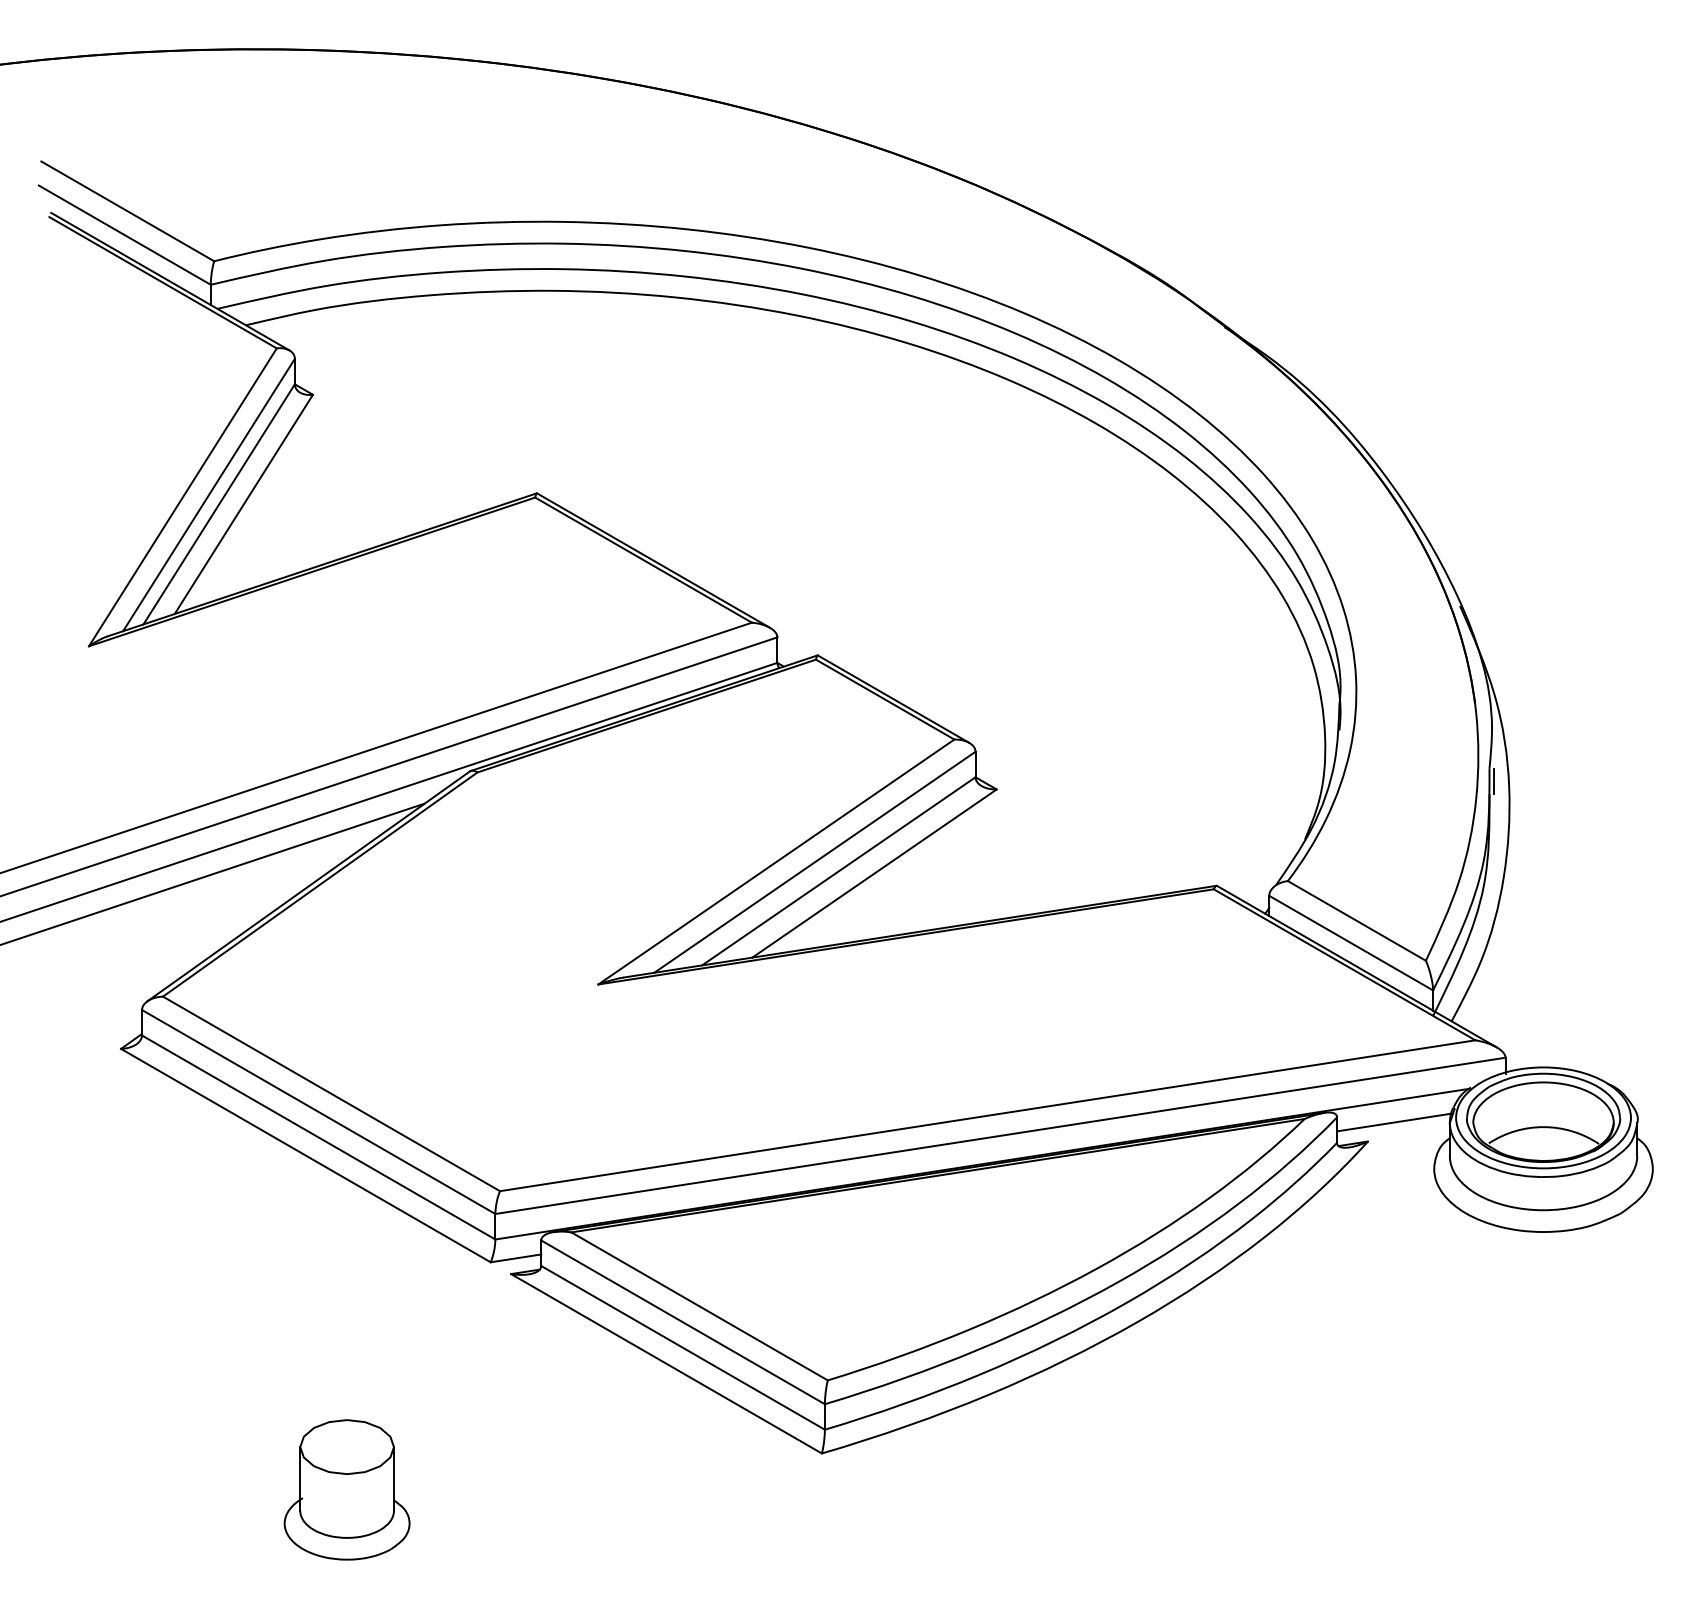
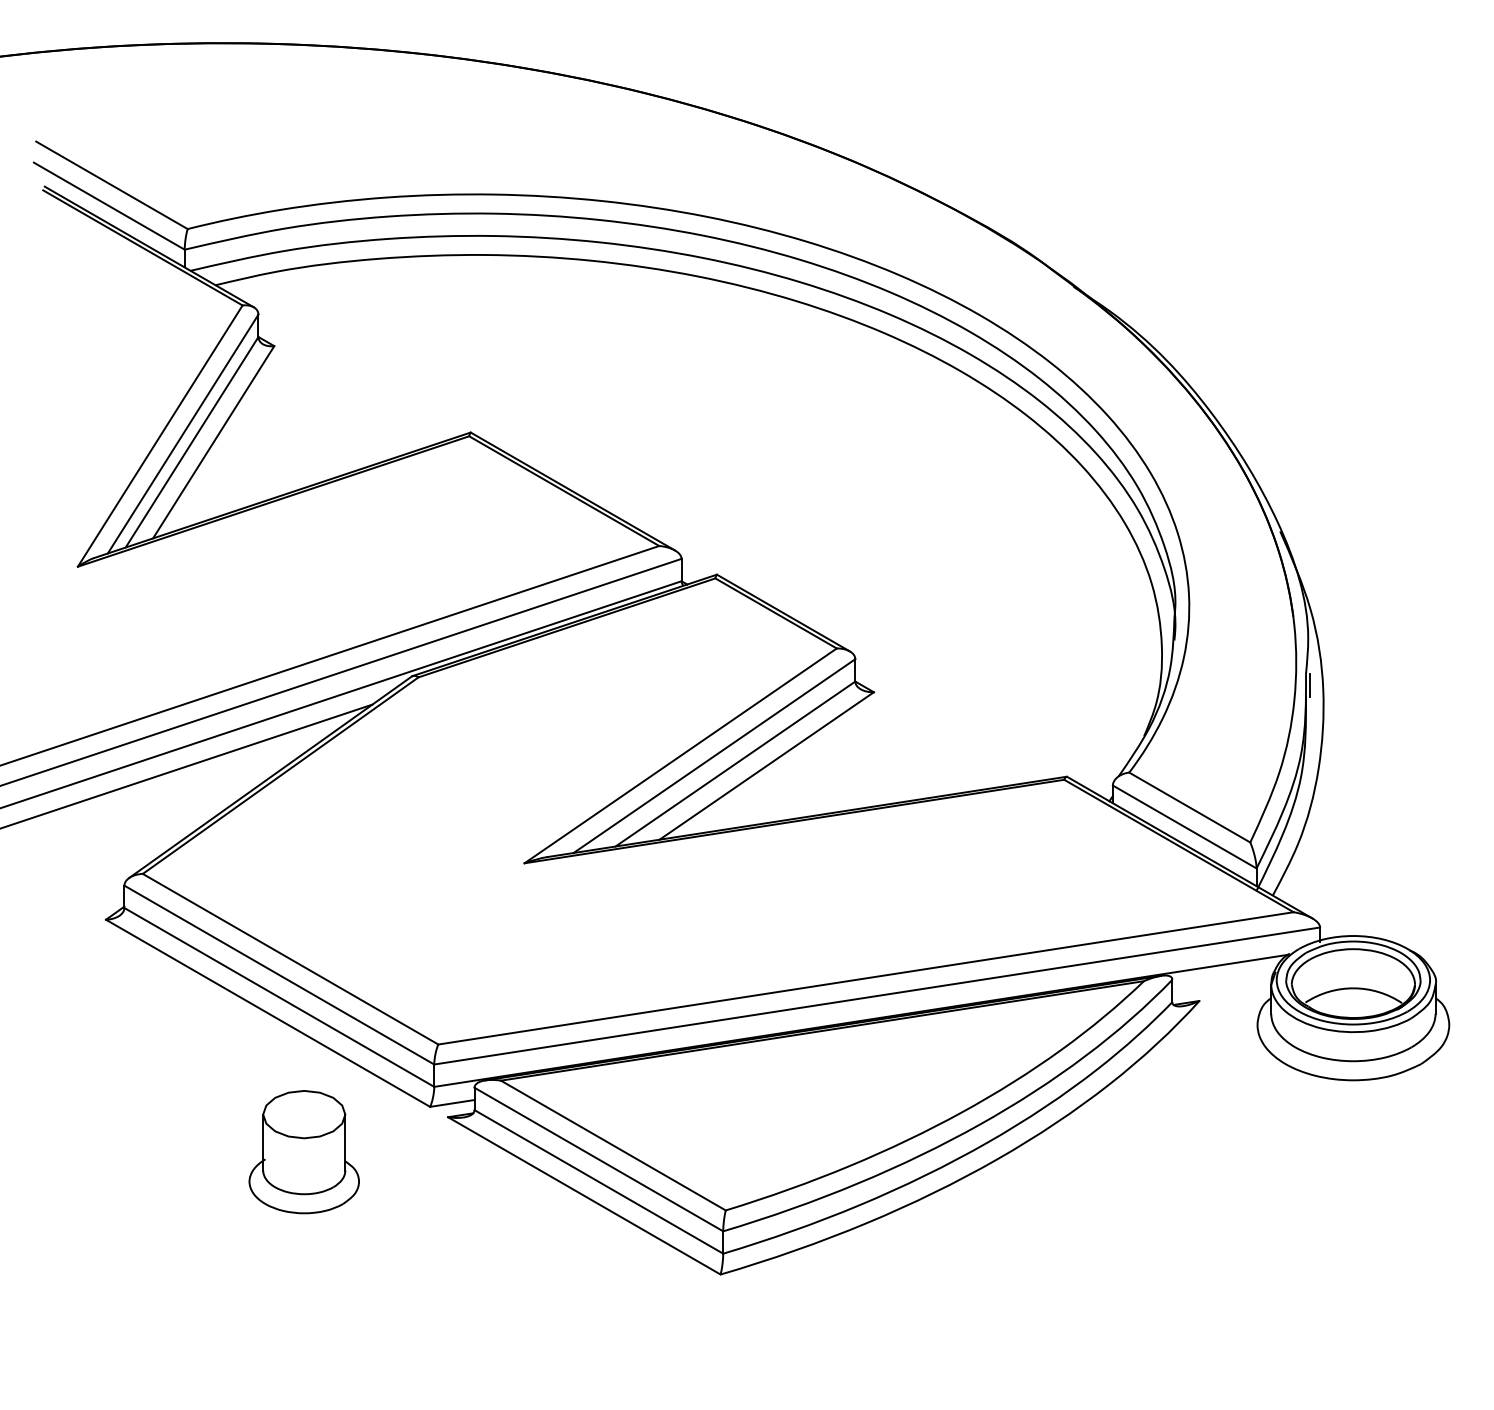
line: (1394, 1122) -> (1222, 984), removed
part: (346, 1489) -> (303, 1151), moved

